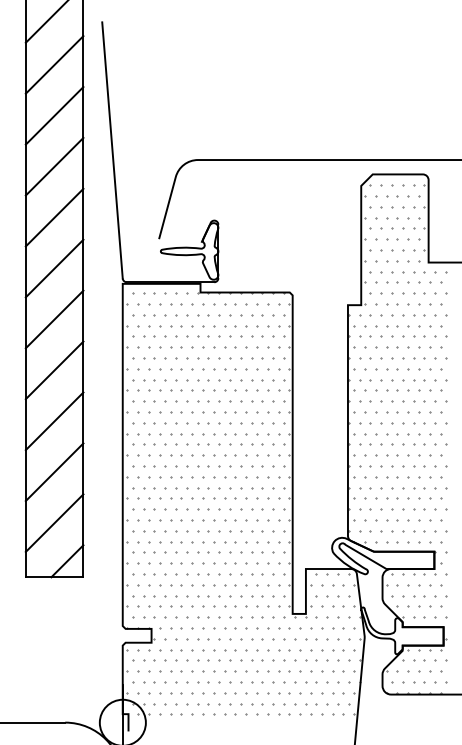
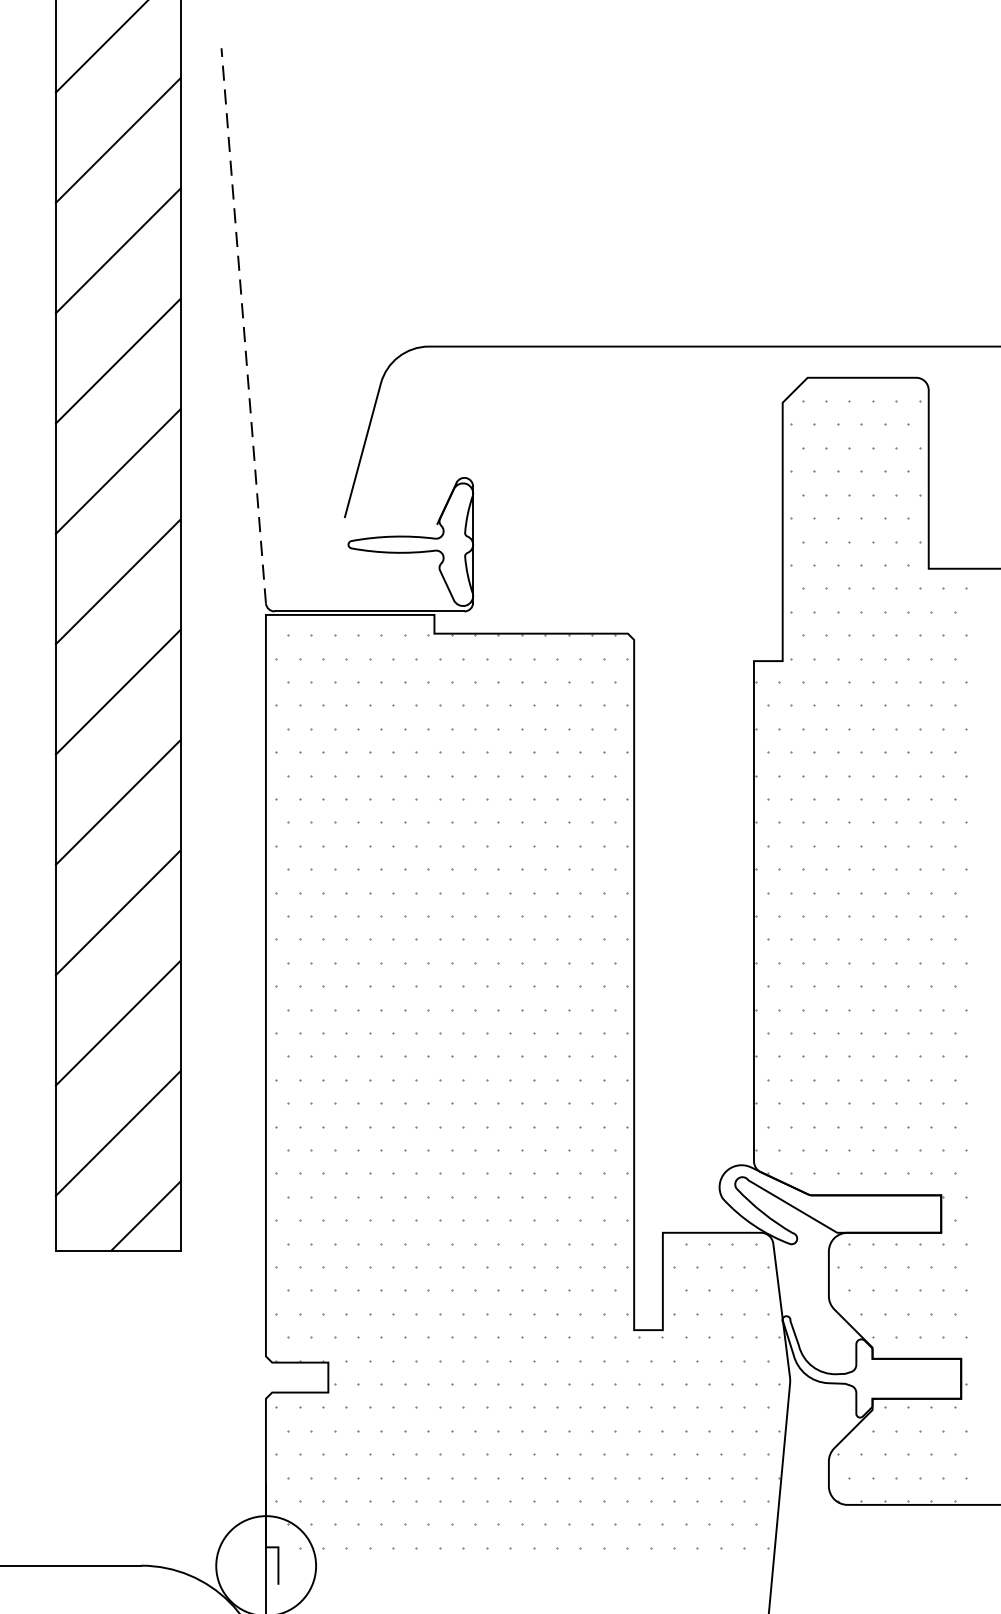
line: (112, 150) -> (243, 325), solid -> dashed

